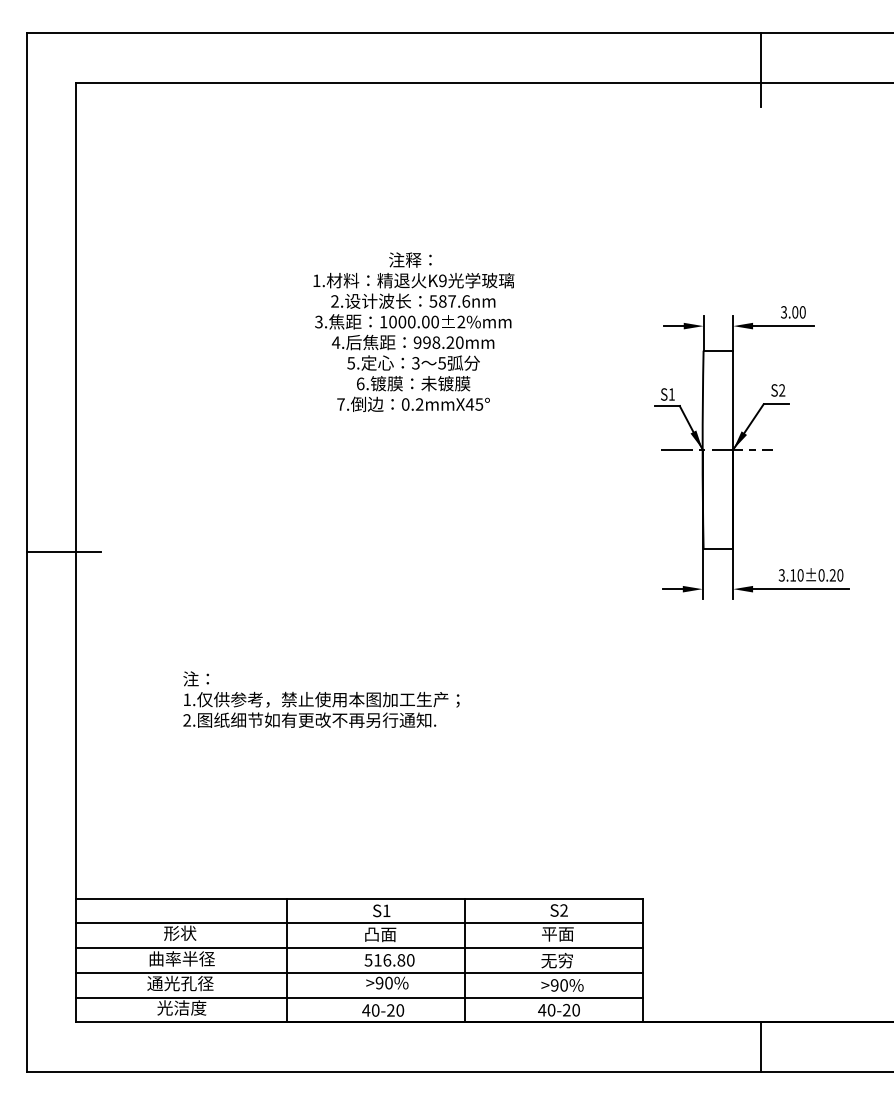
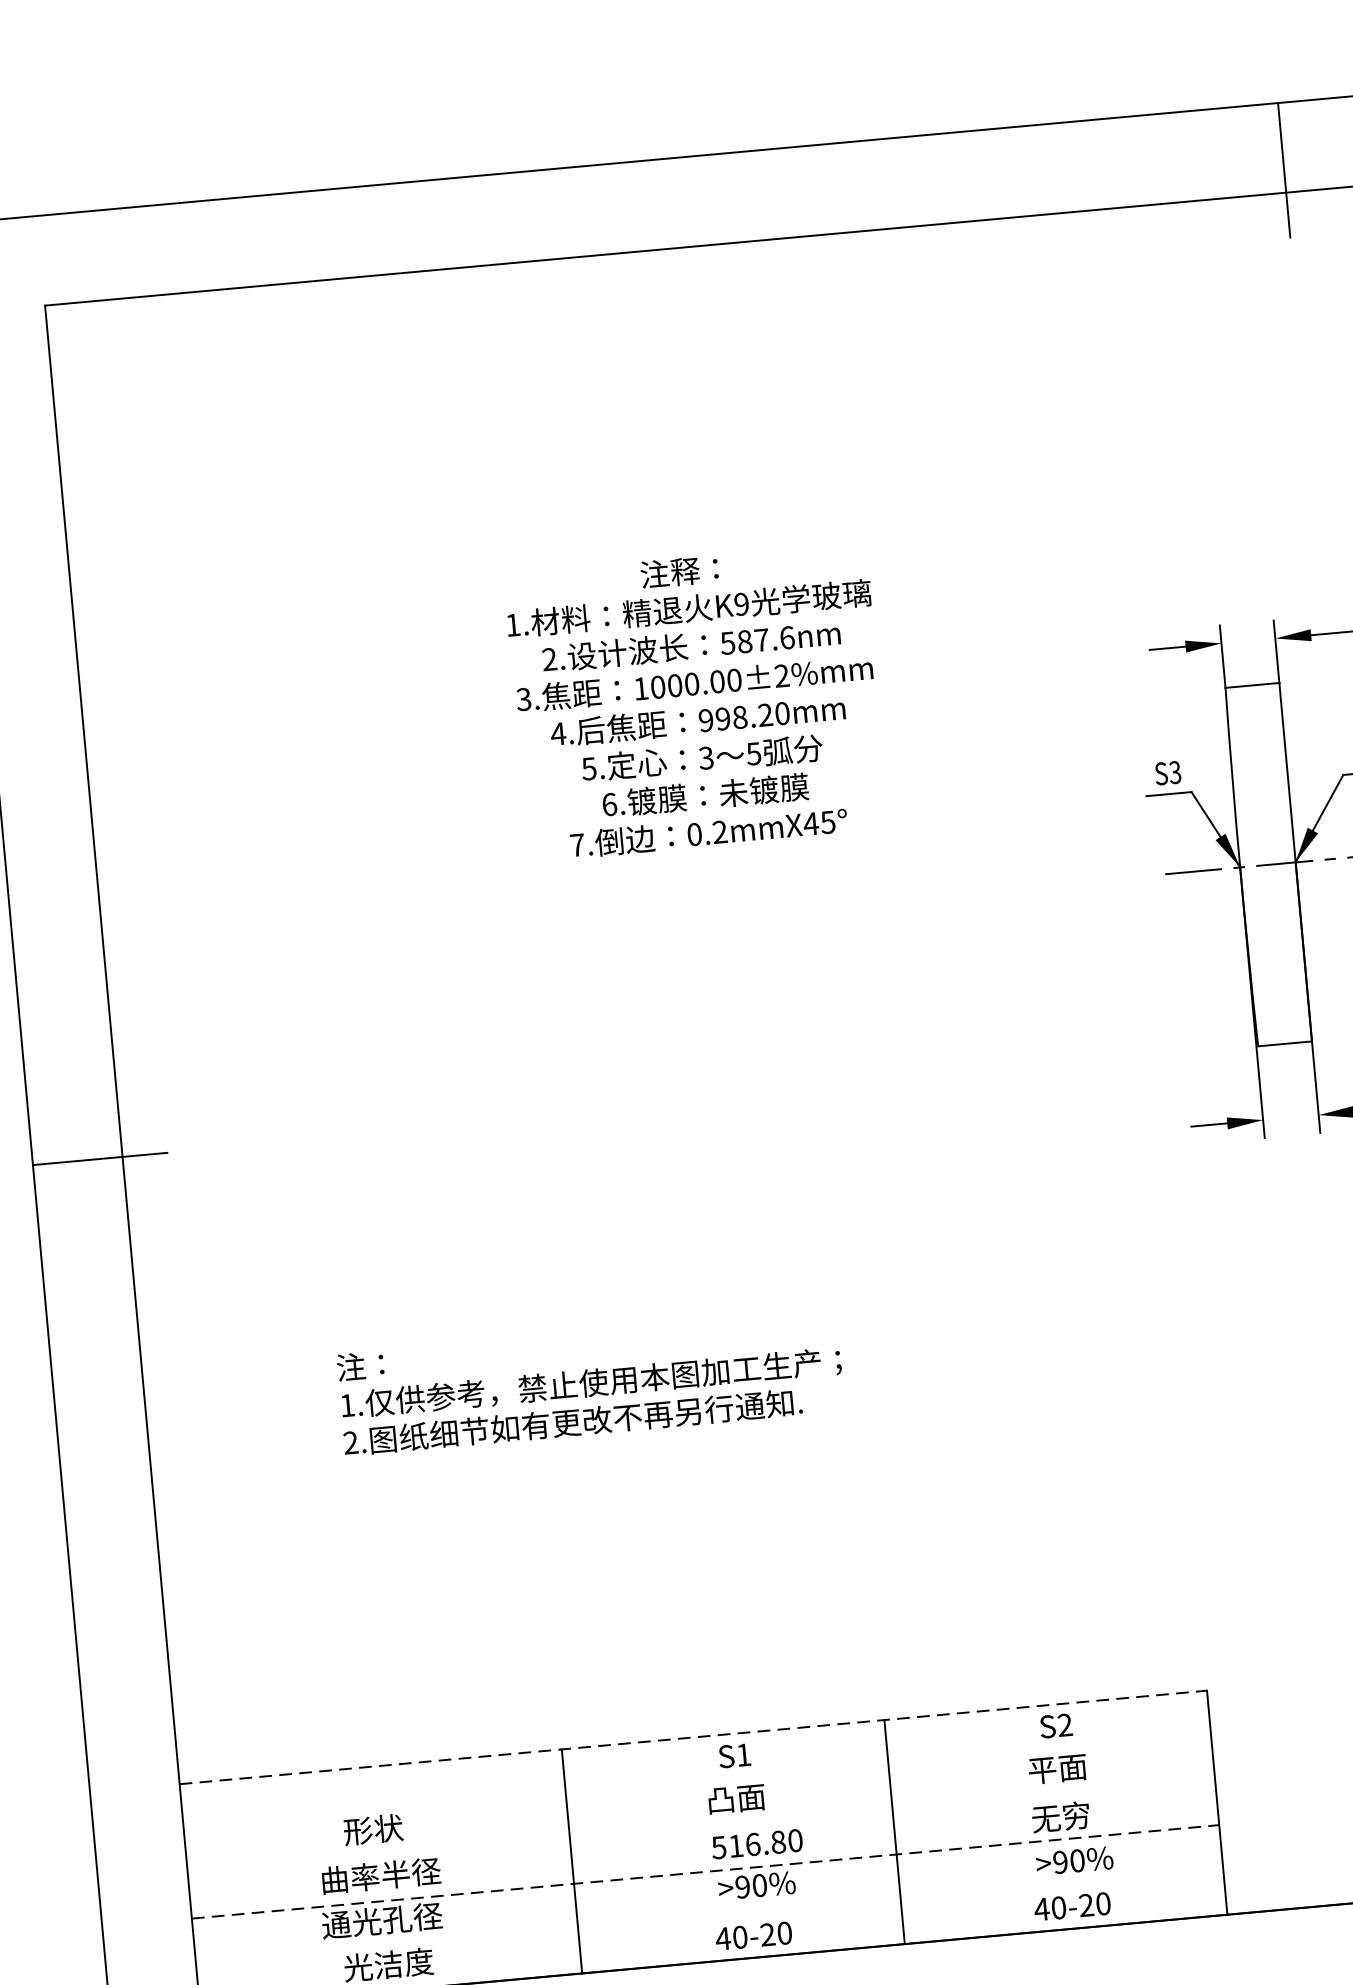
text: (671, 394) -> (1174, 772), S1 -> S3
line: (359, 898) -> (692, 1737), solid -> dashed
line: (359, 923) -> (696, 1782), removed
line: (359, 948) -> (700, 1827), removed
line: (359, 972) -> (704, 1871), solid -> dashed
line: (359, 997) -> (708, 1916), removed

